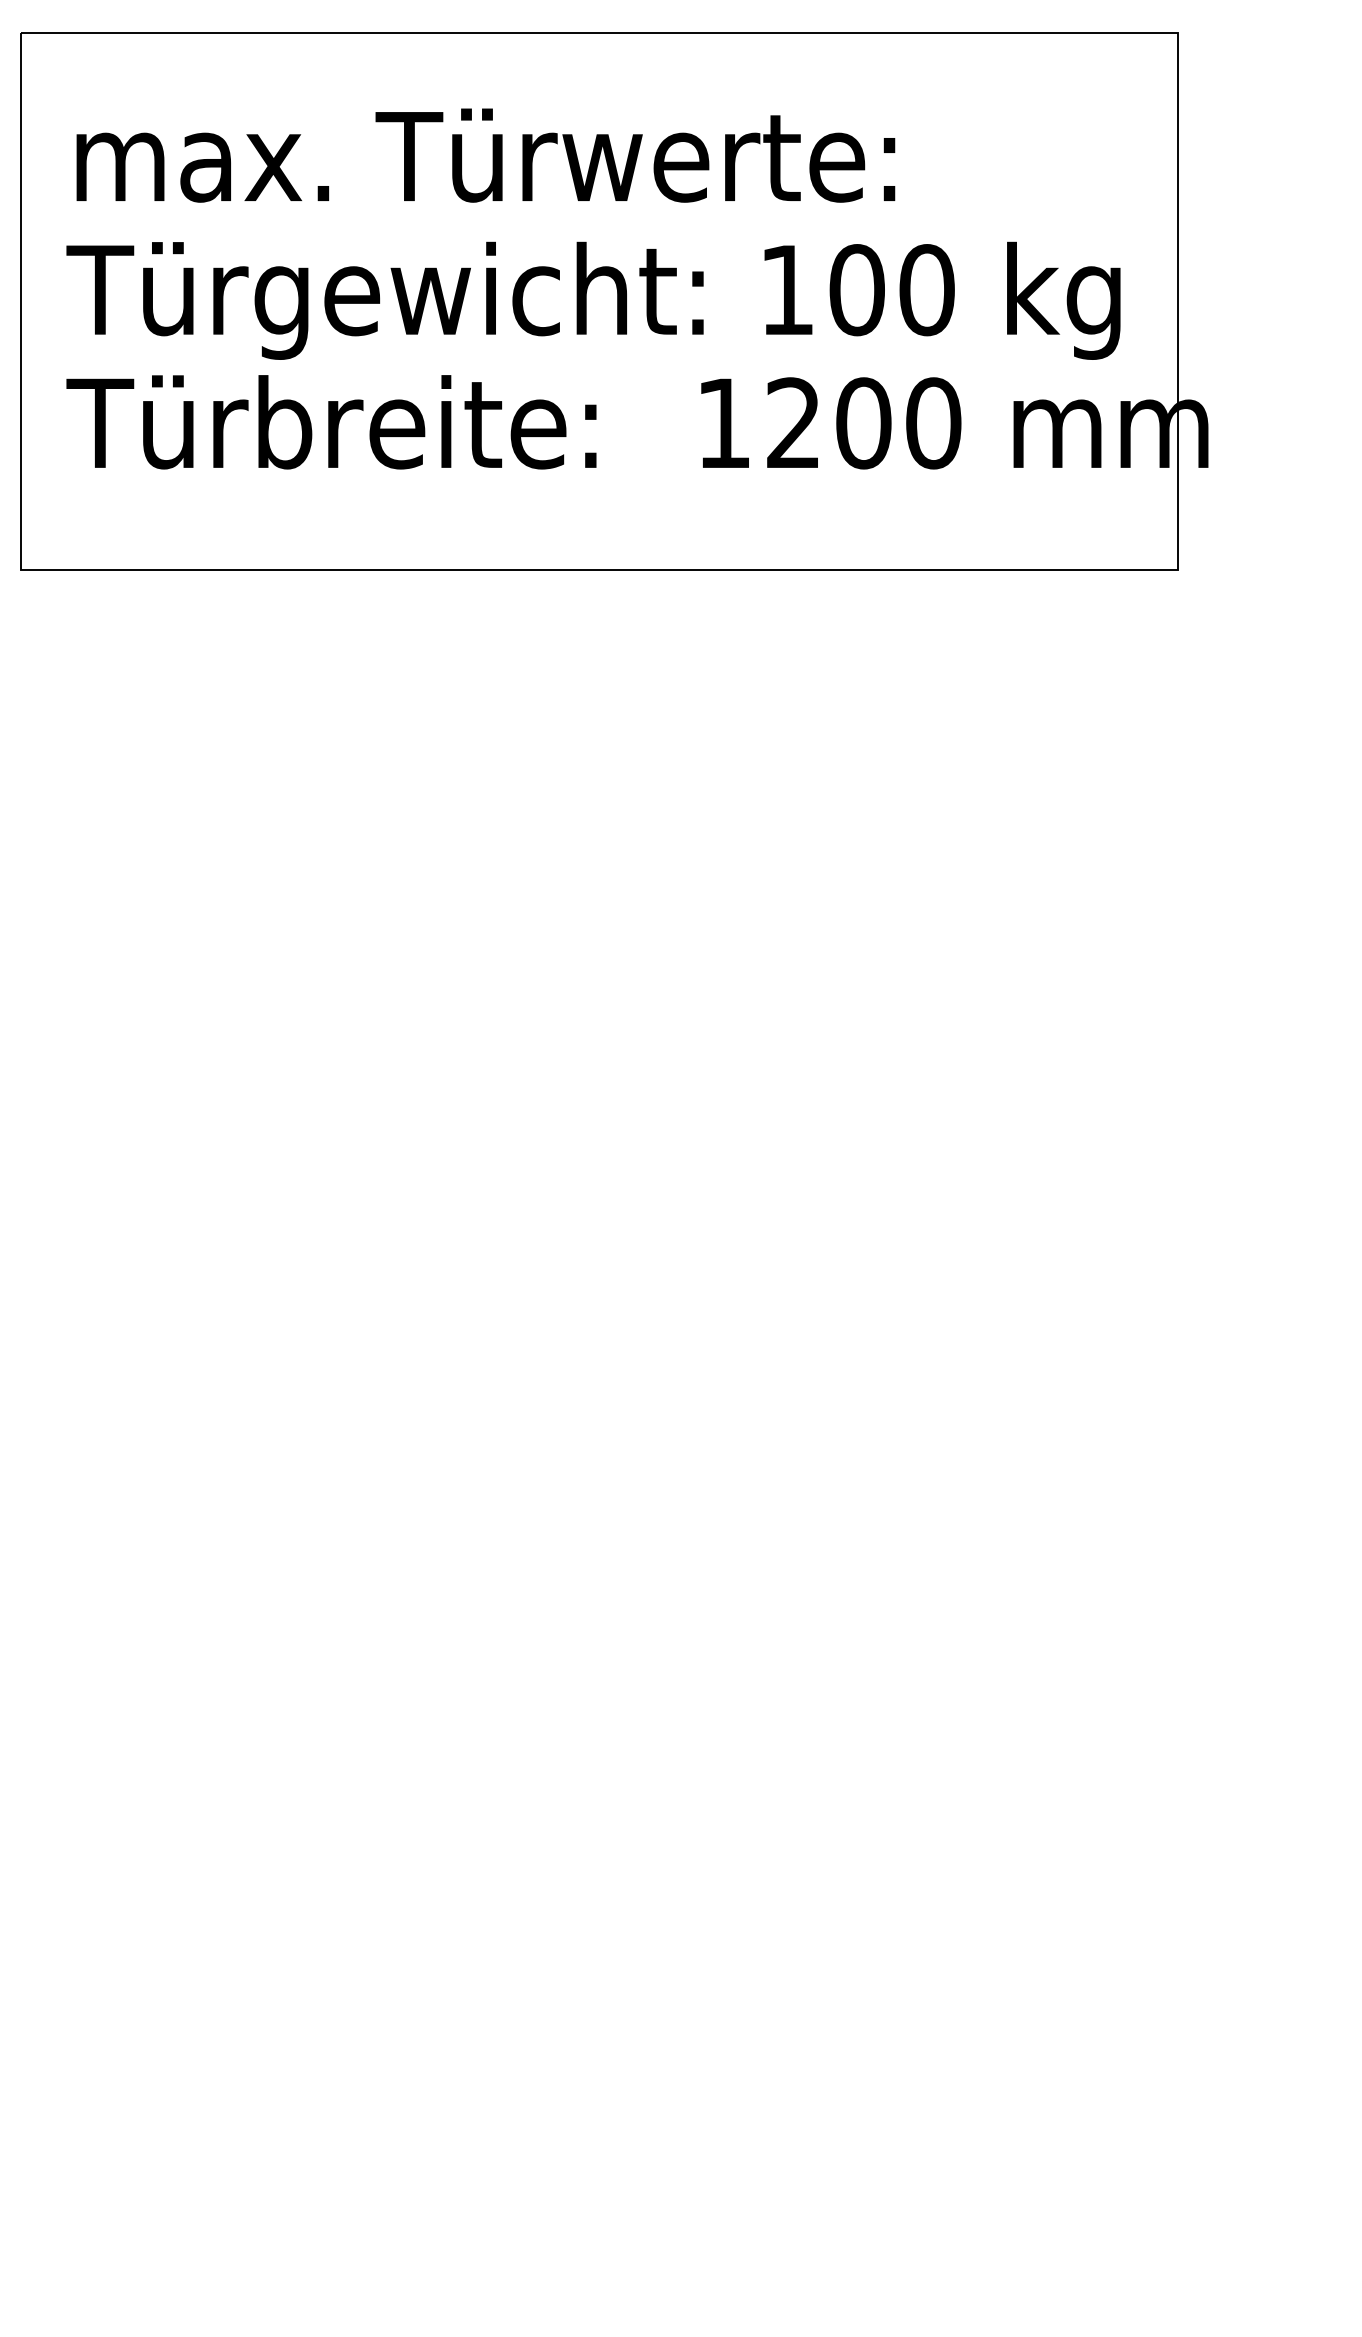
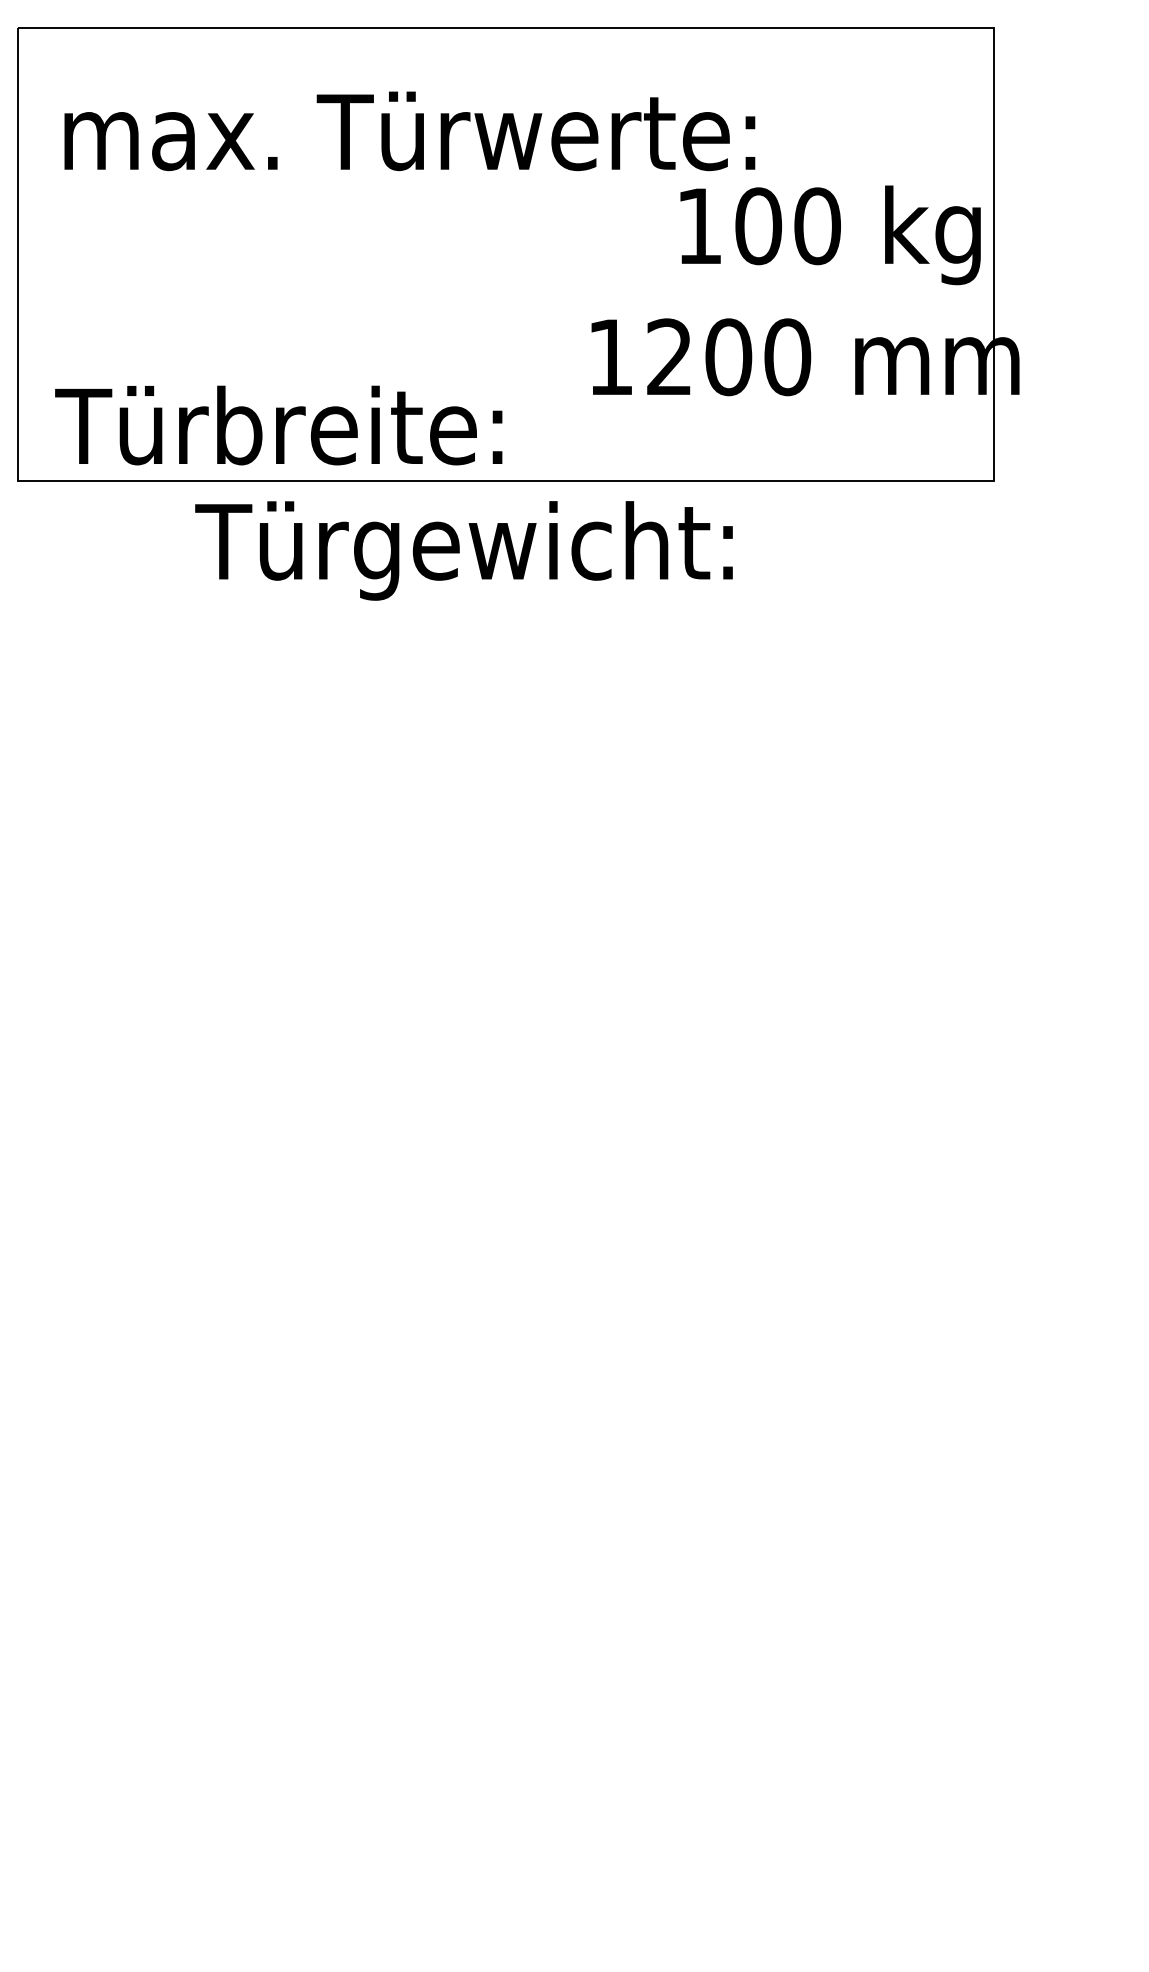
text: (384, 300) -> (463, 550), moved
text: (942, 300) -> (830, 235), moved
text: (331, 422) -> (278, 425), moved

